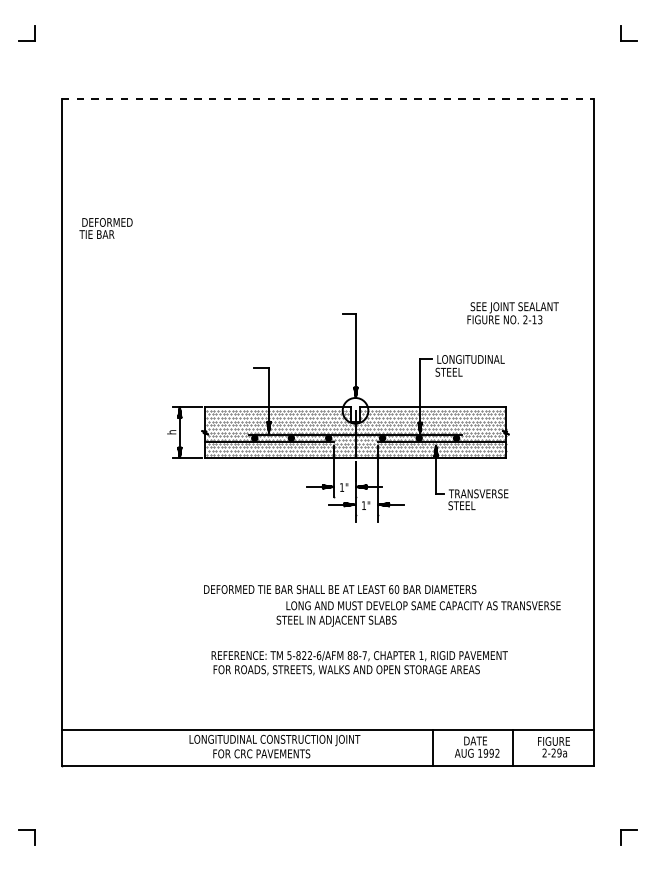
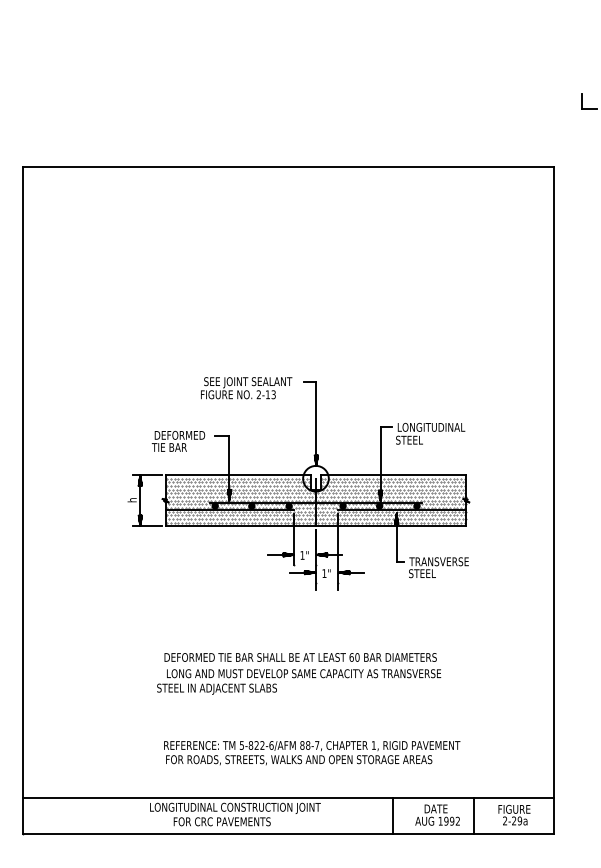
line: (328, 99) -> (288, 167), dashed -> solid
text: (105, 228) -> (177, 441), moved
text: (512, 313) -> (245, 388), moved
text: (418, 613) -> (298, 681), moved
text: (359, 663) -> (311, 753), moved

